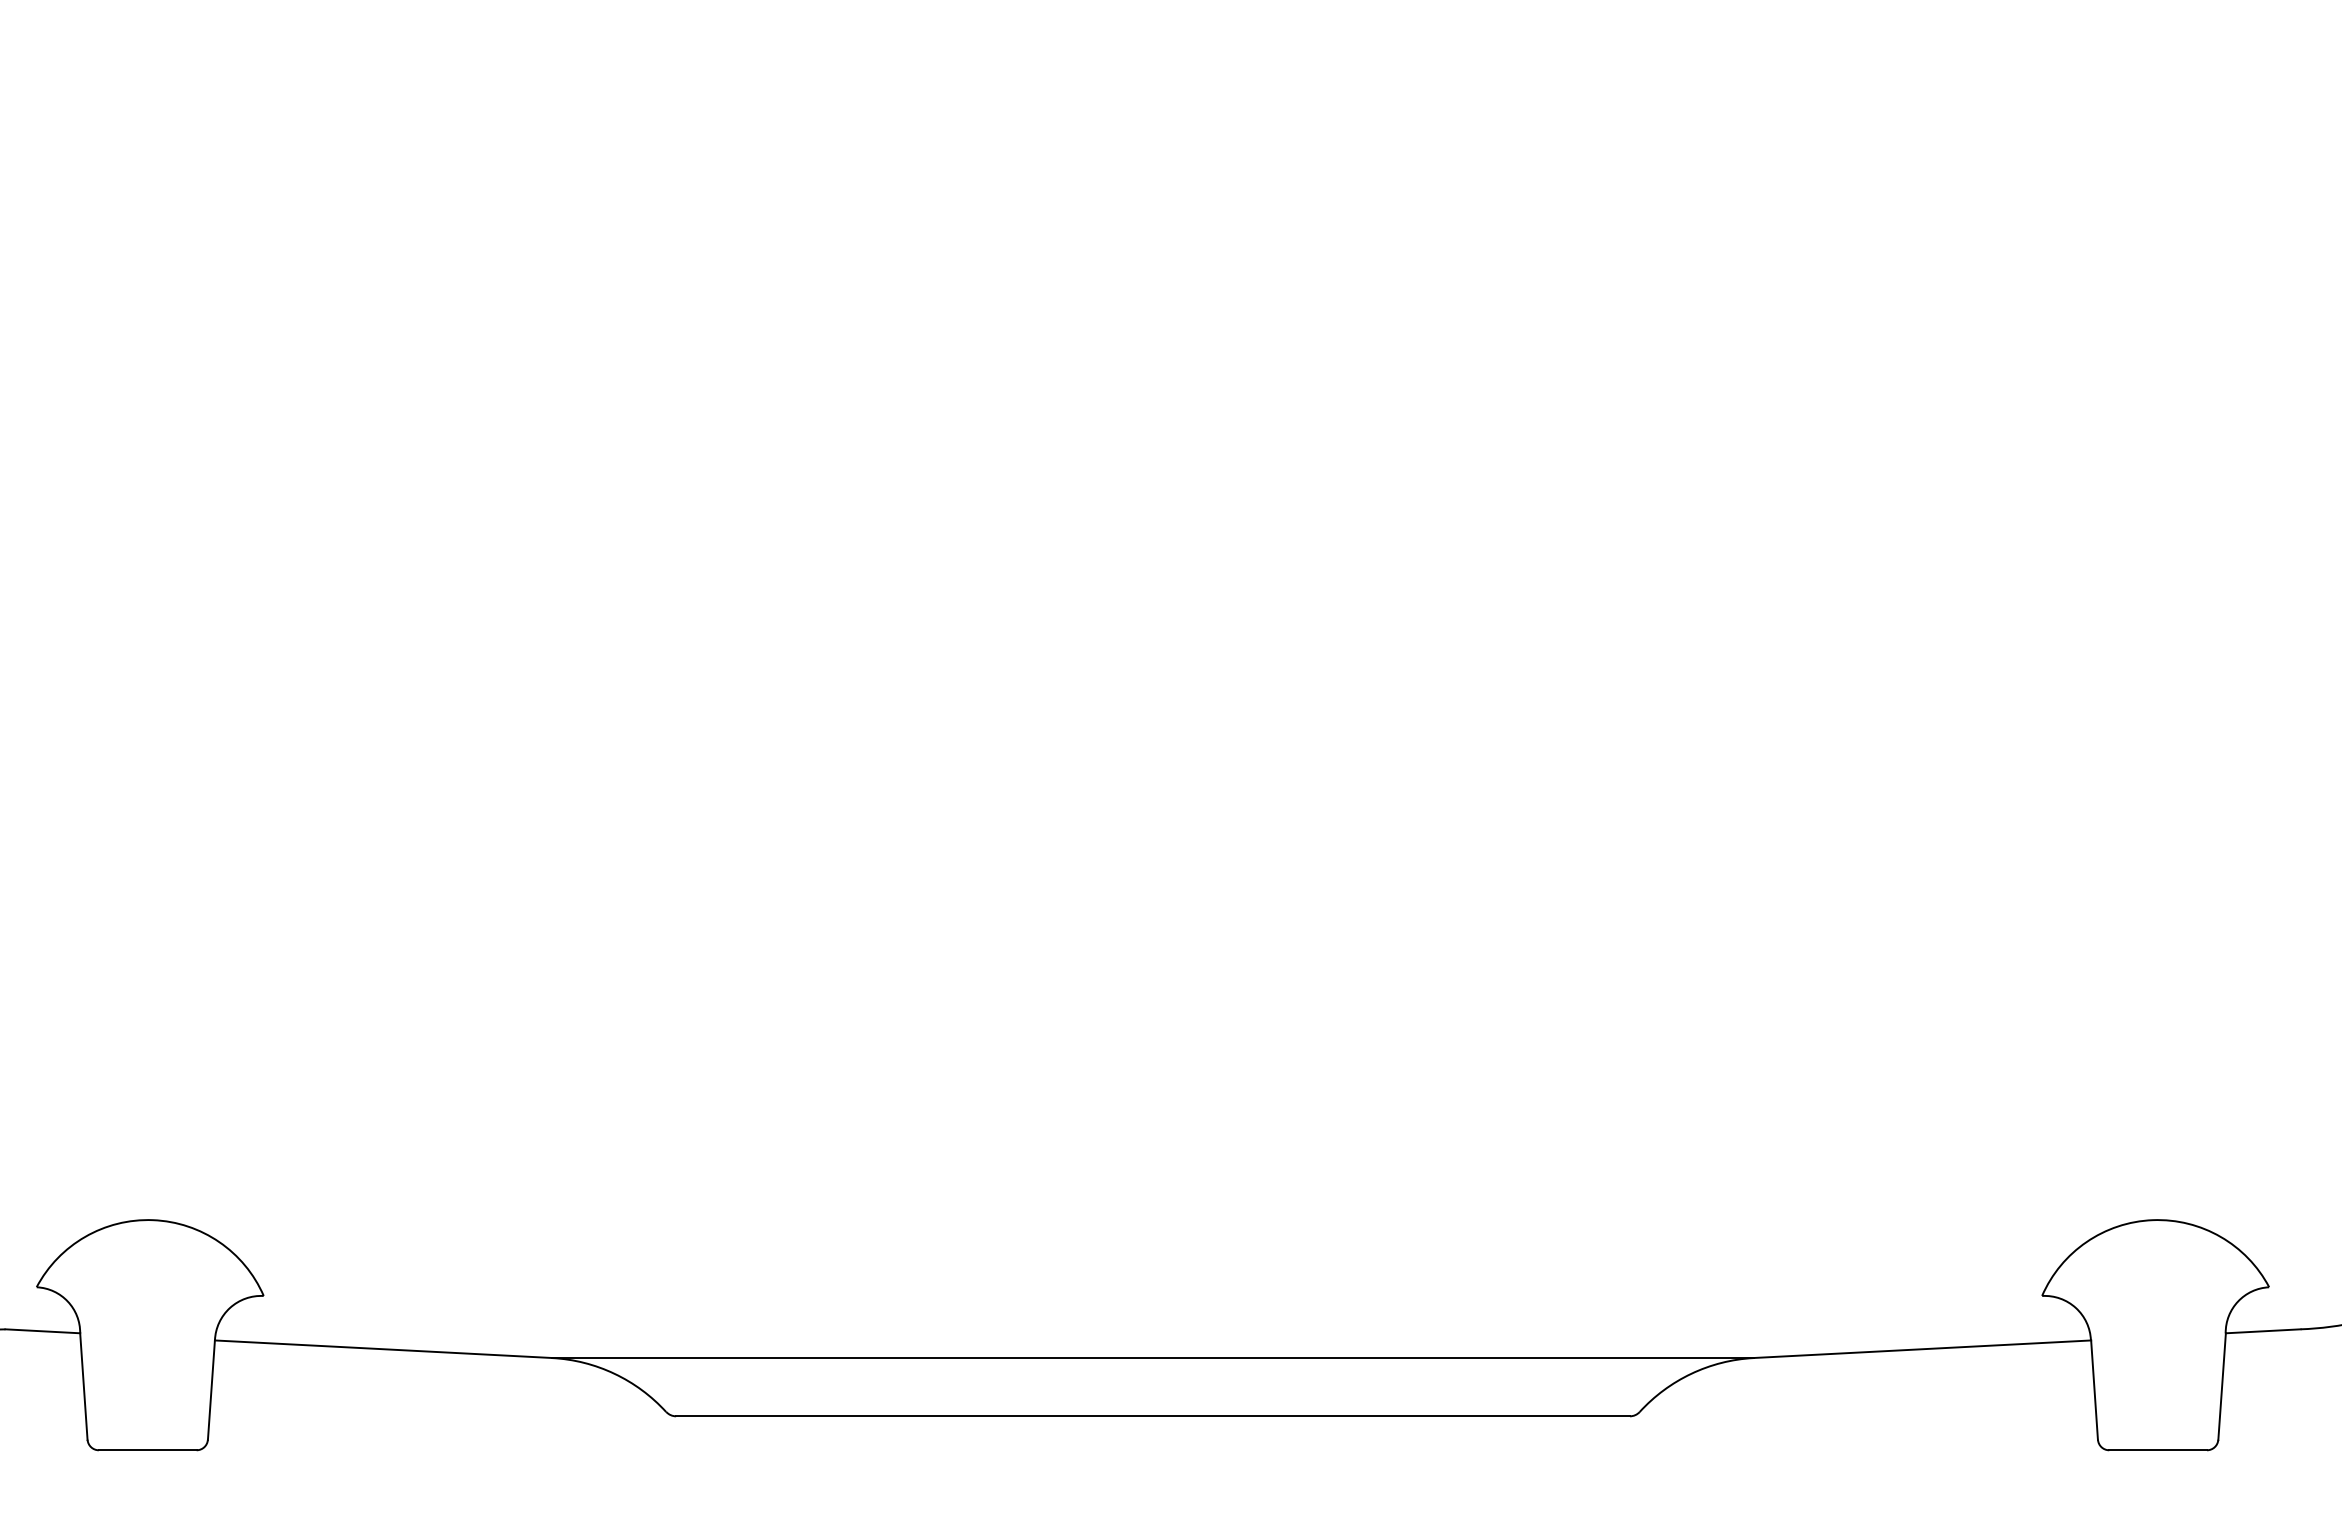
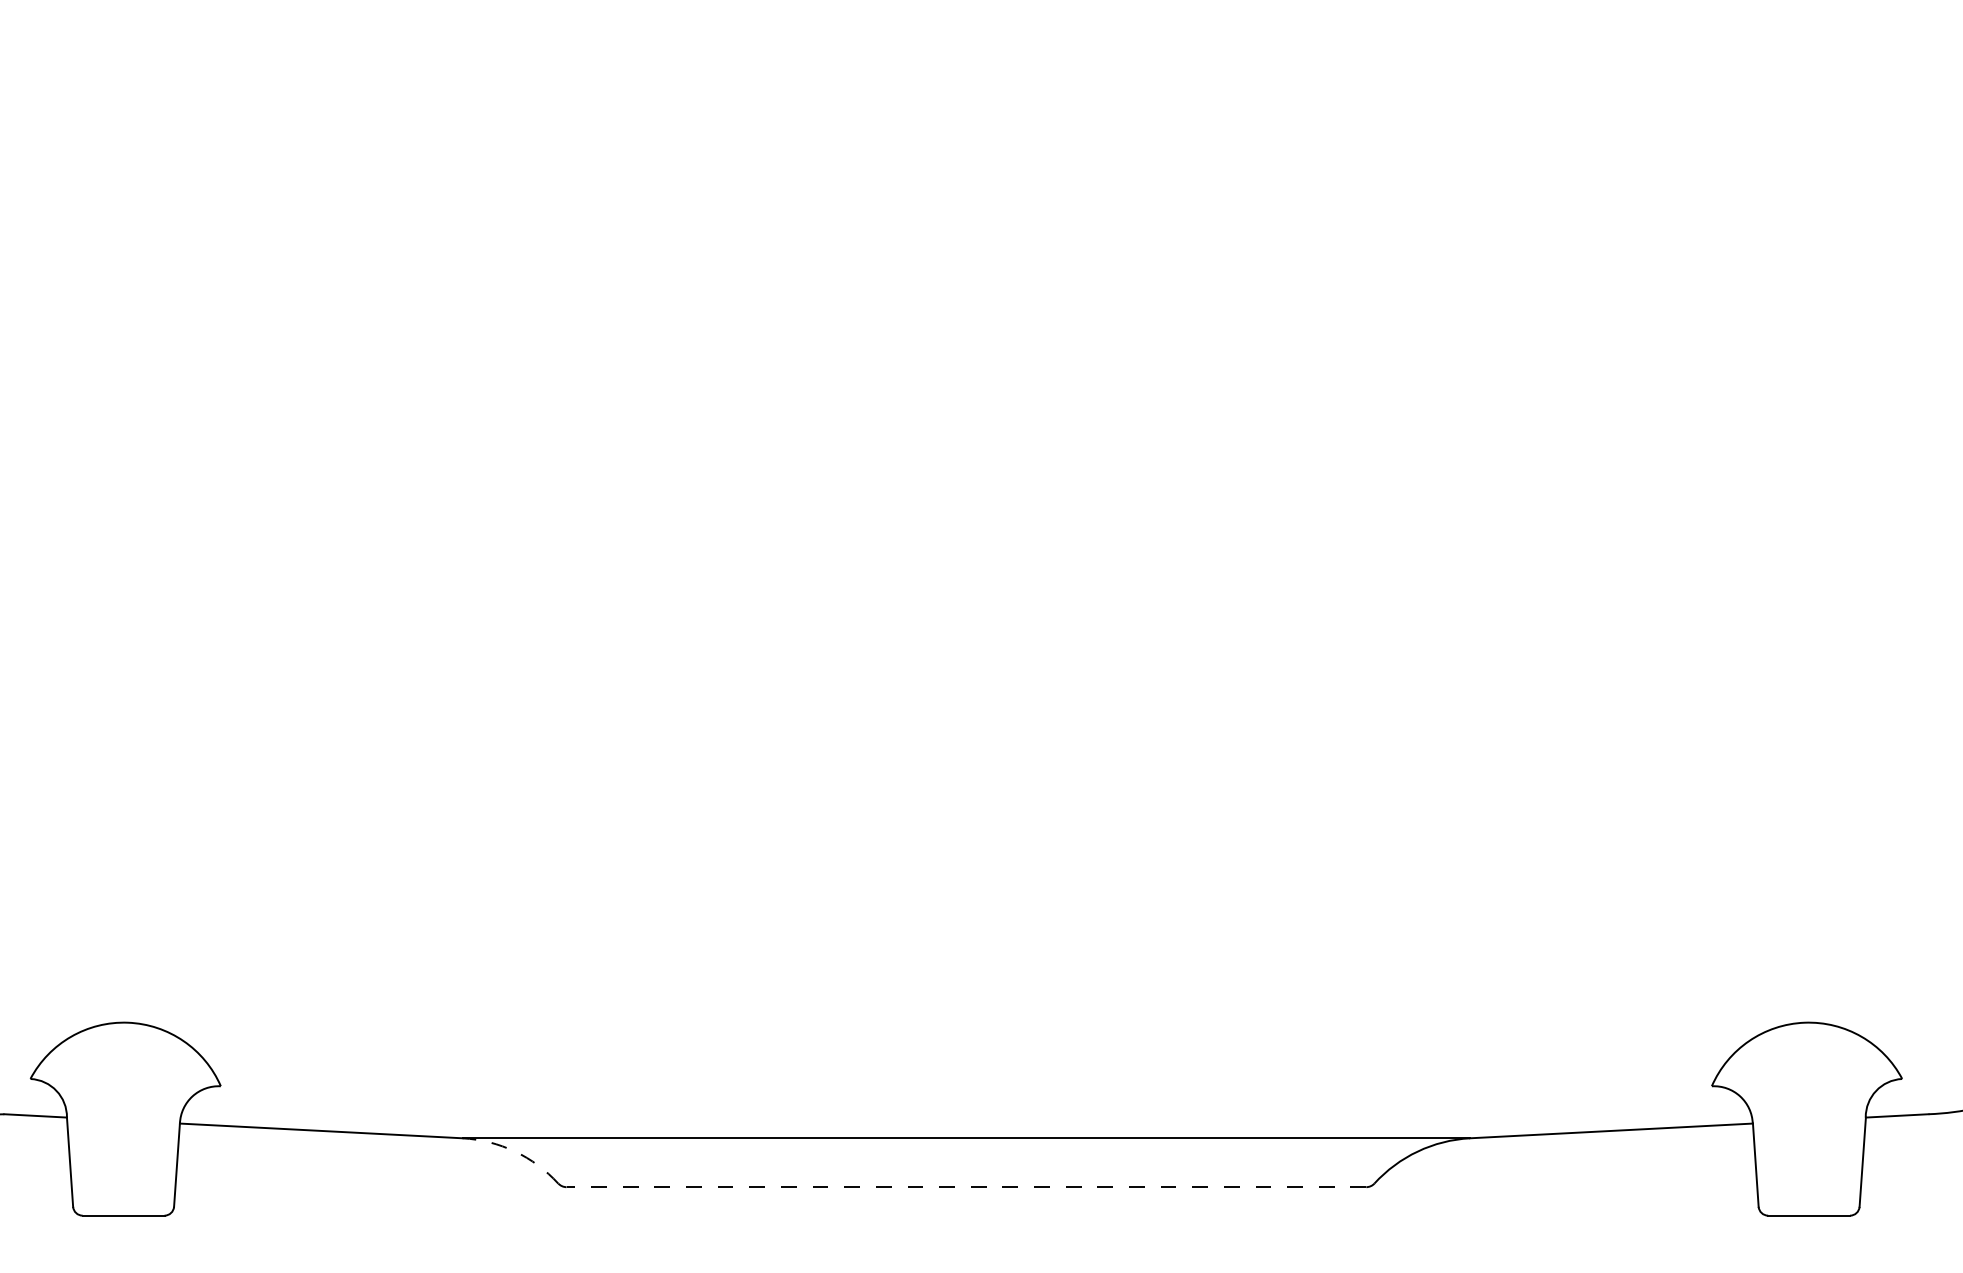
arc: (614, 1373) -> (514, 1151), solid -> dashed
line: (1153, 1416) -> (966, 1187), solid -> dashed

